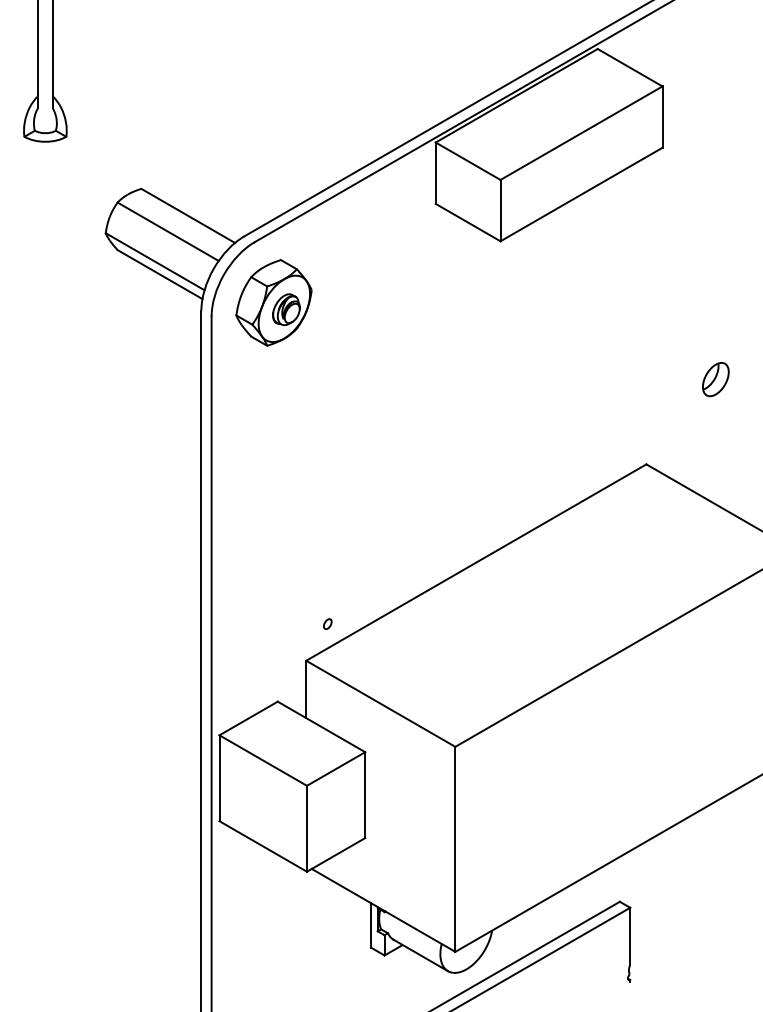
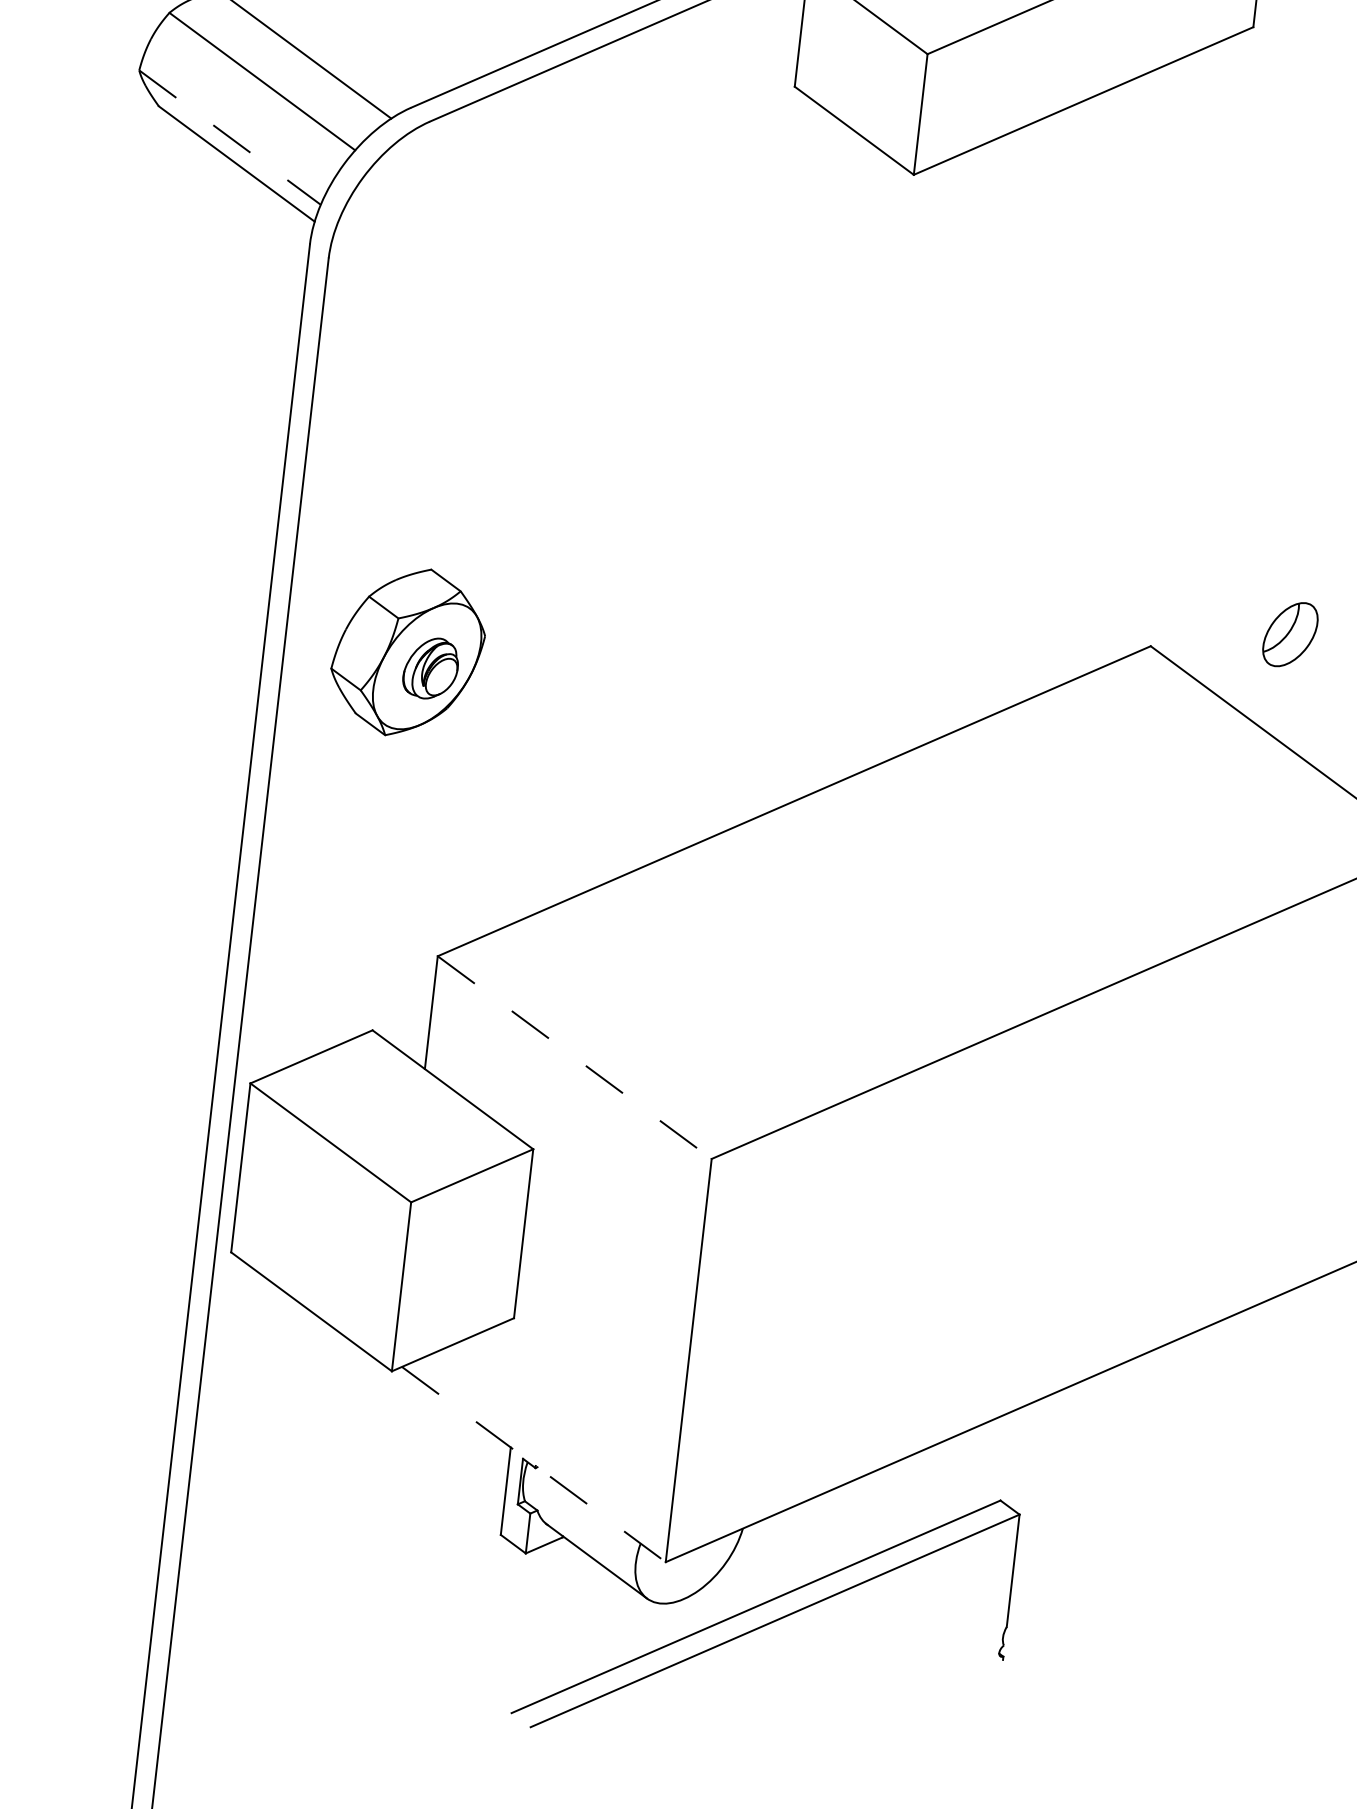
line: (155, 261) -> (230, 137), solid -> dashed
part: (273, 302) -> (407, 651), moved
part: (715, 379) -> (1289, 634), moved
part: (327, 623) -> (487, 887), removed
line: (381, 704) -> (575, 1059), solid -> dashed
line: (383, 910) -> (533, 1464), solid -> dashed

